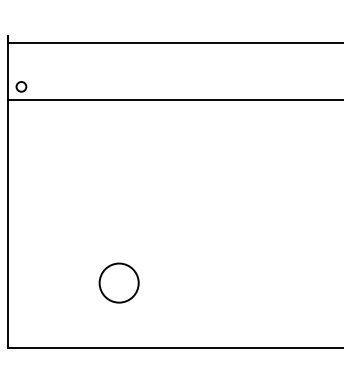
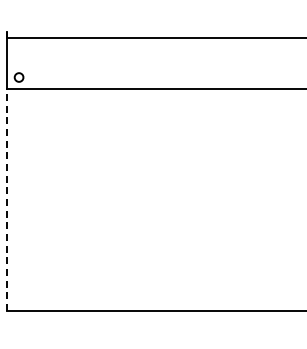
line: (8, 224) -> (7, 200), solid -> dashed
circle: (119, 282) -> (106, 252), removed

